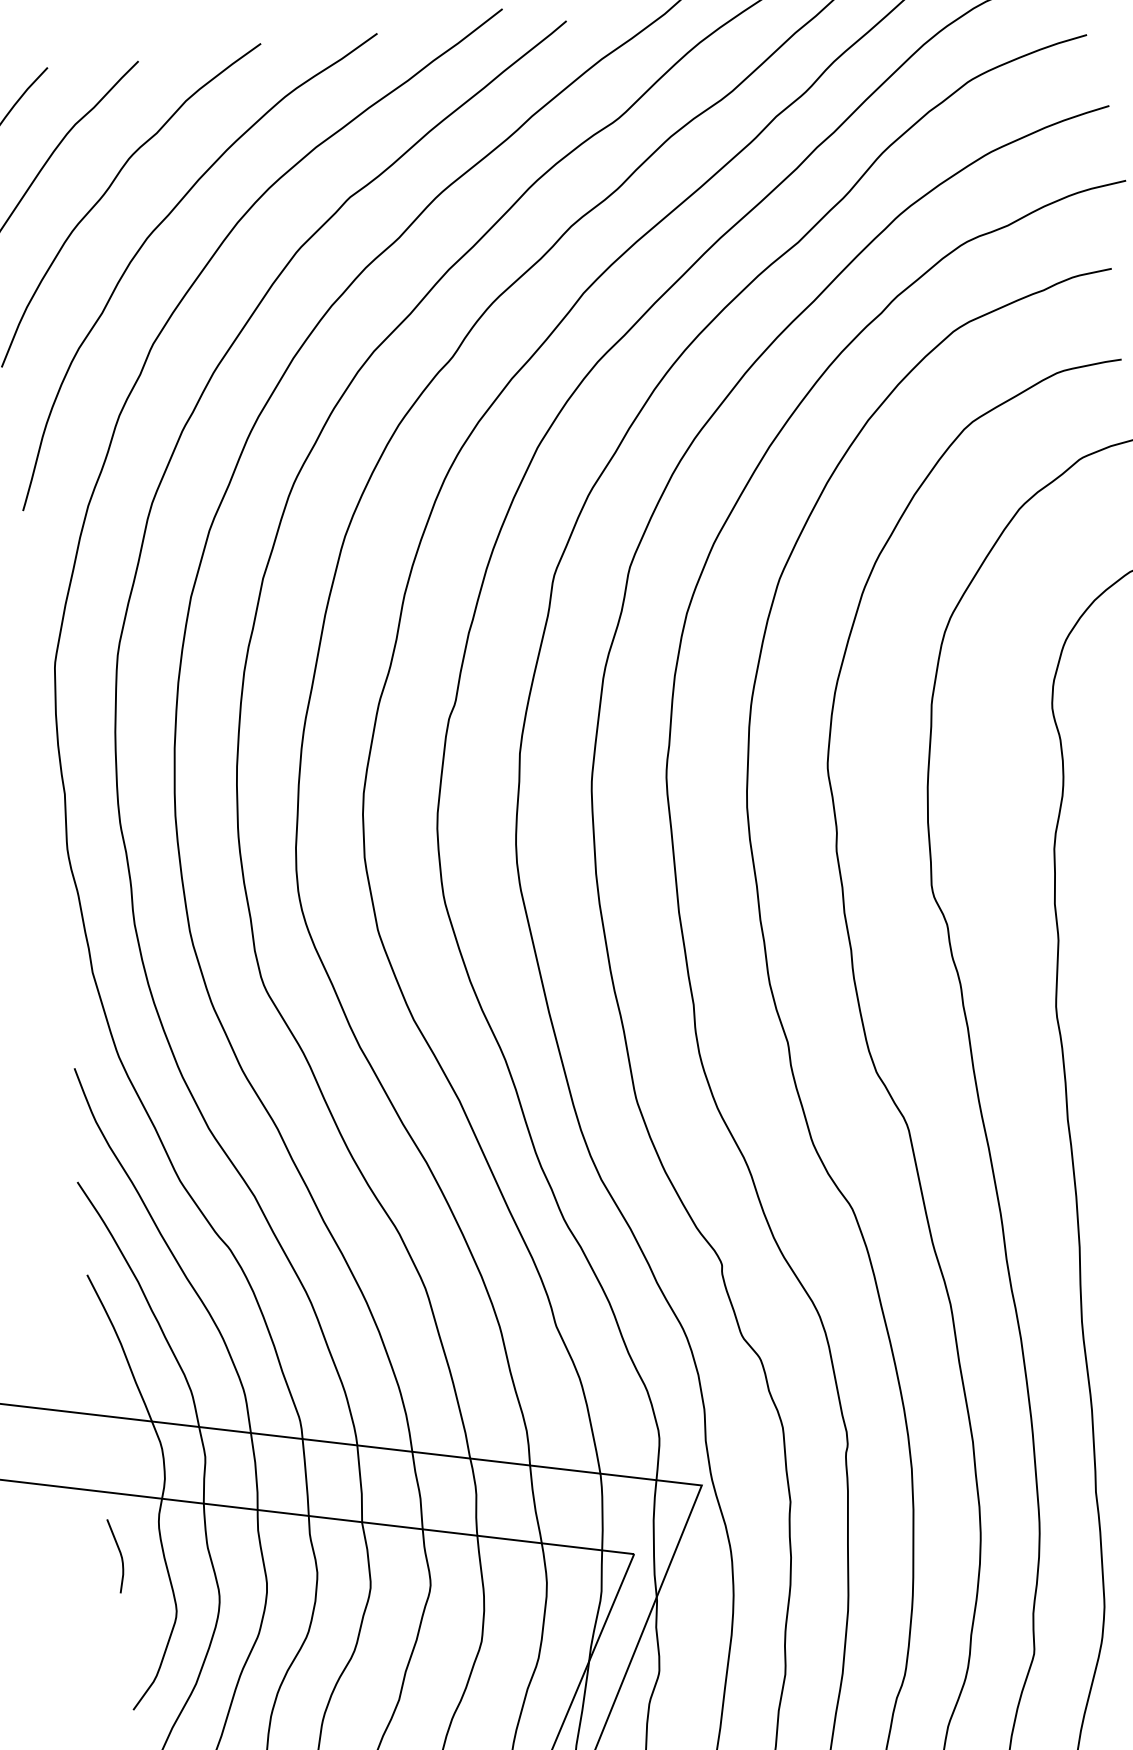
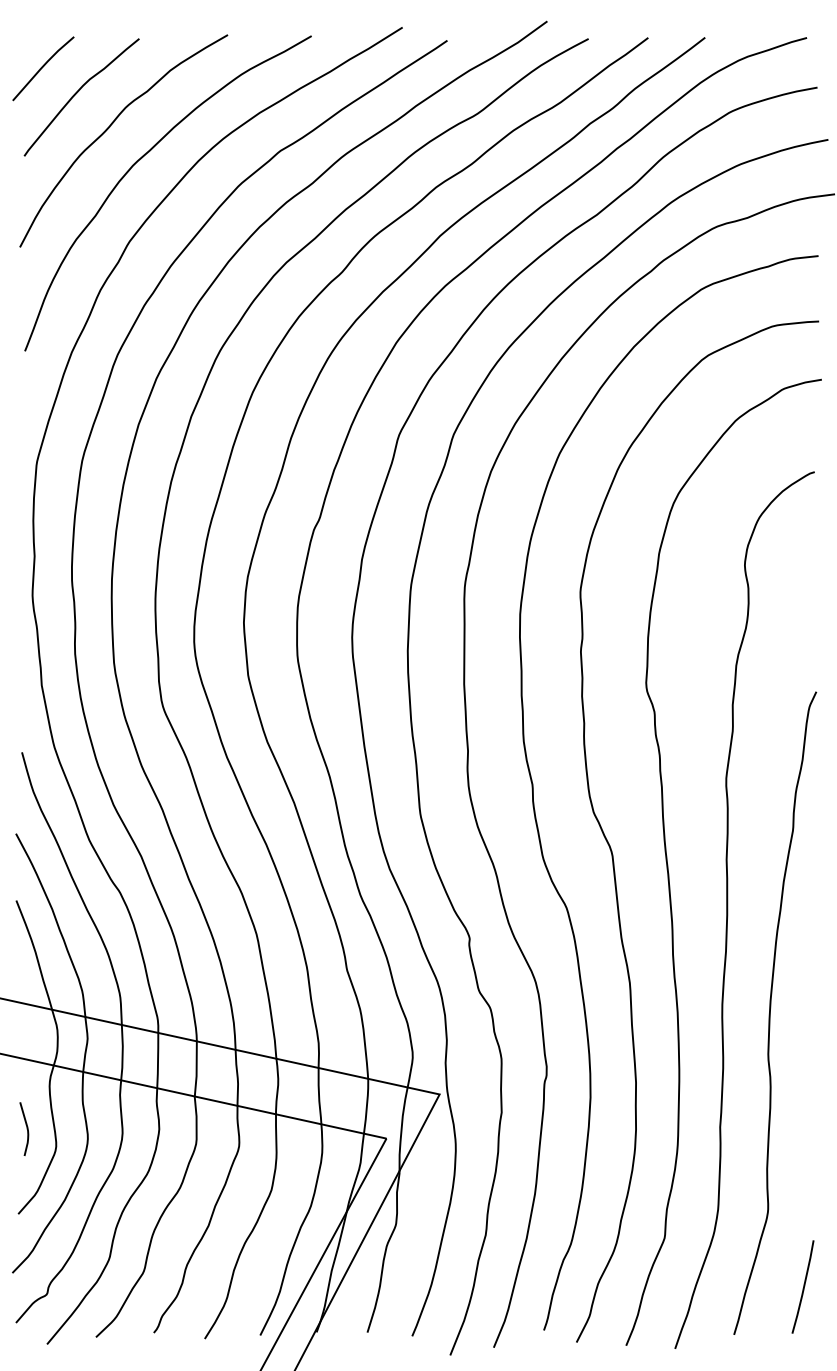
curve: (119, 1554) -> (26, 1128), moved

